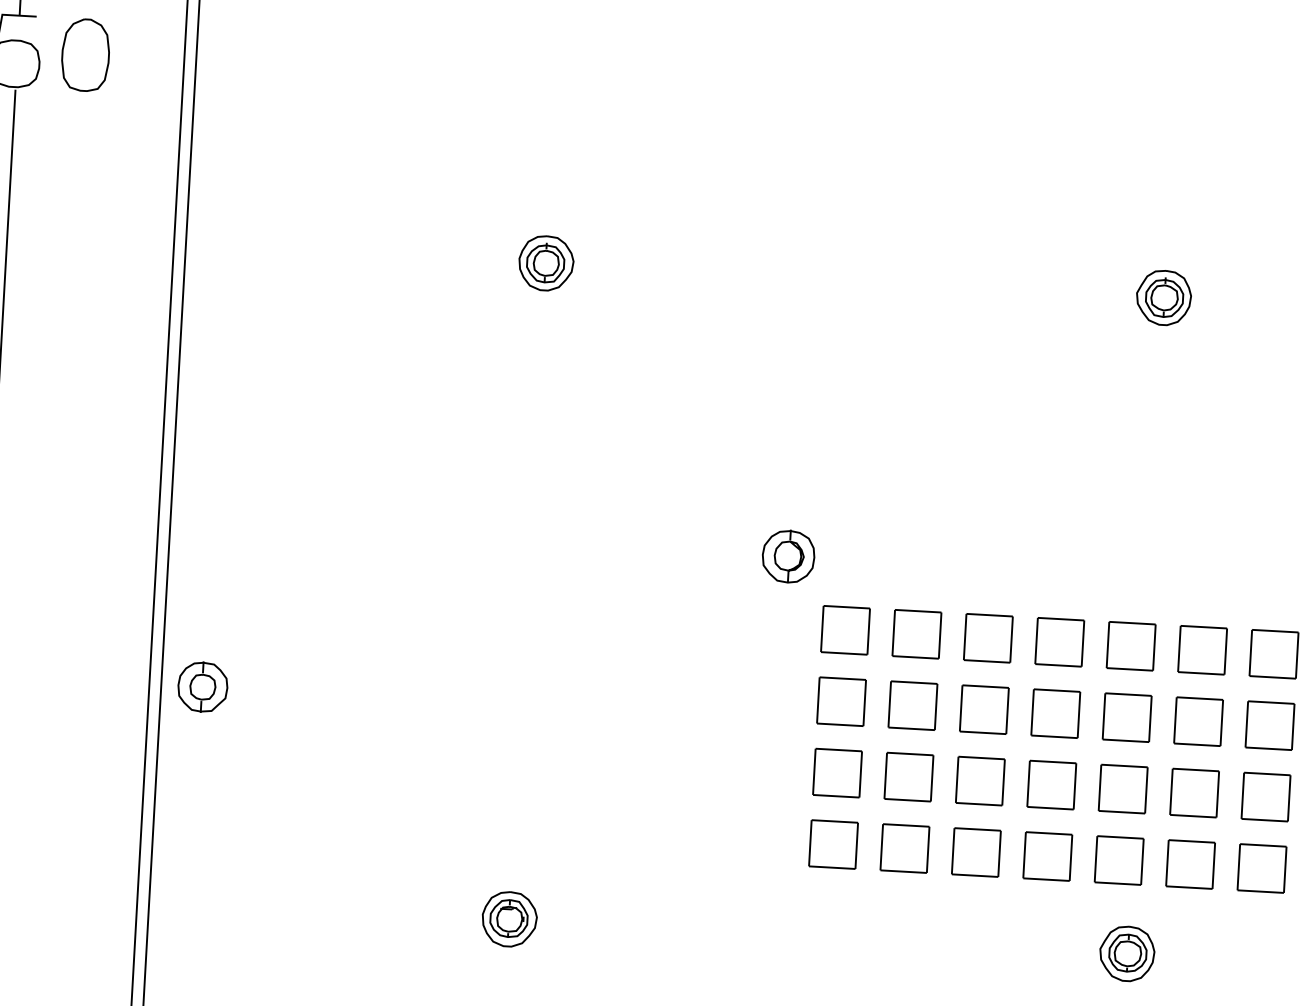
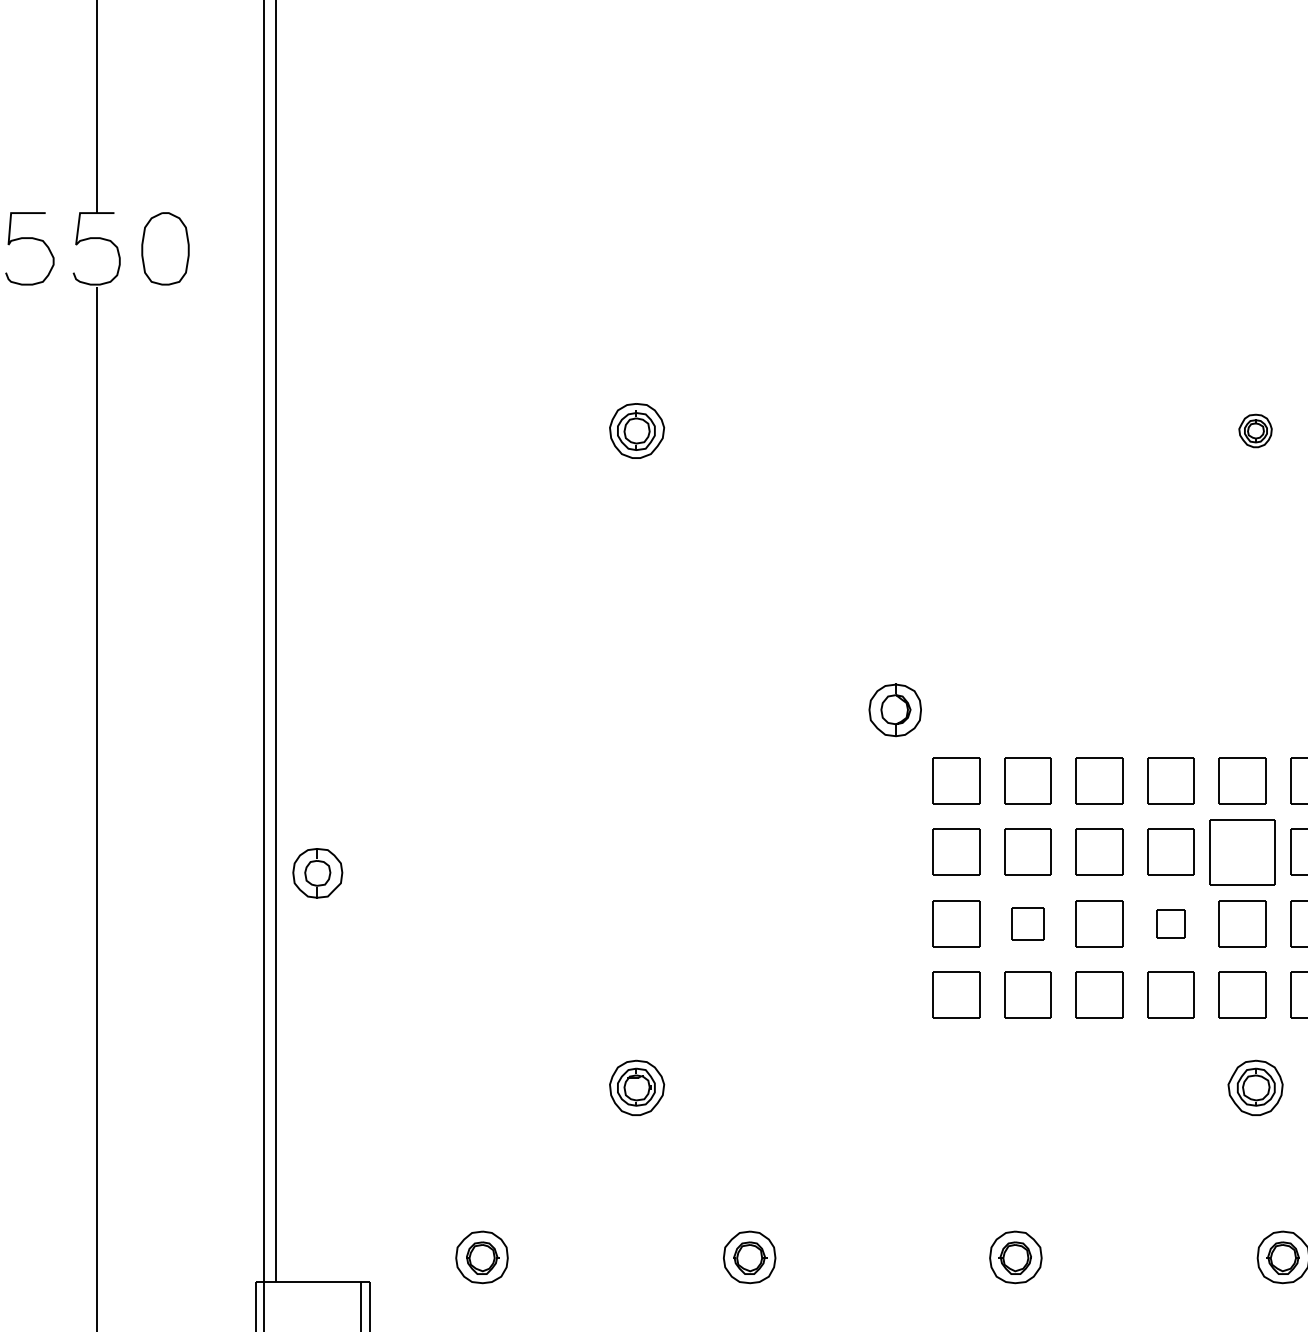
part: (1163, 297) -> (1255, 430), size x0.6
part: (1127, 717) -> (1242, 851), size x1.4
part: (908, 776) -> (1027, 923), size x0.7
part: (1051, 784) -> (1170, 923), size x0.6

